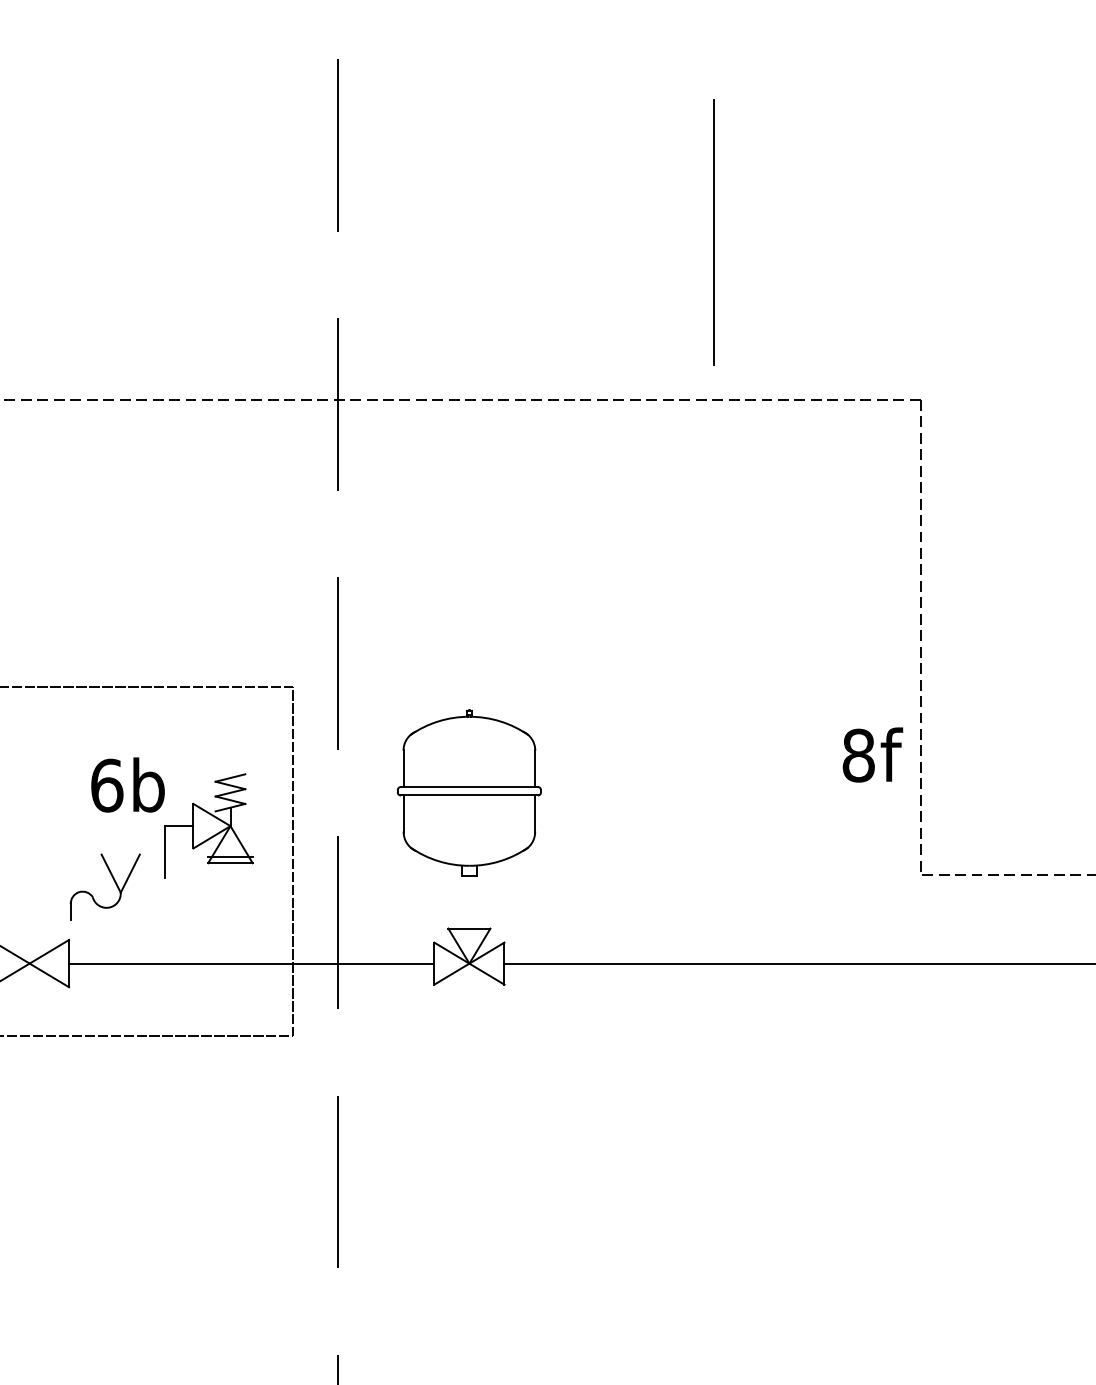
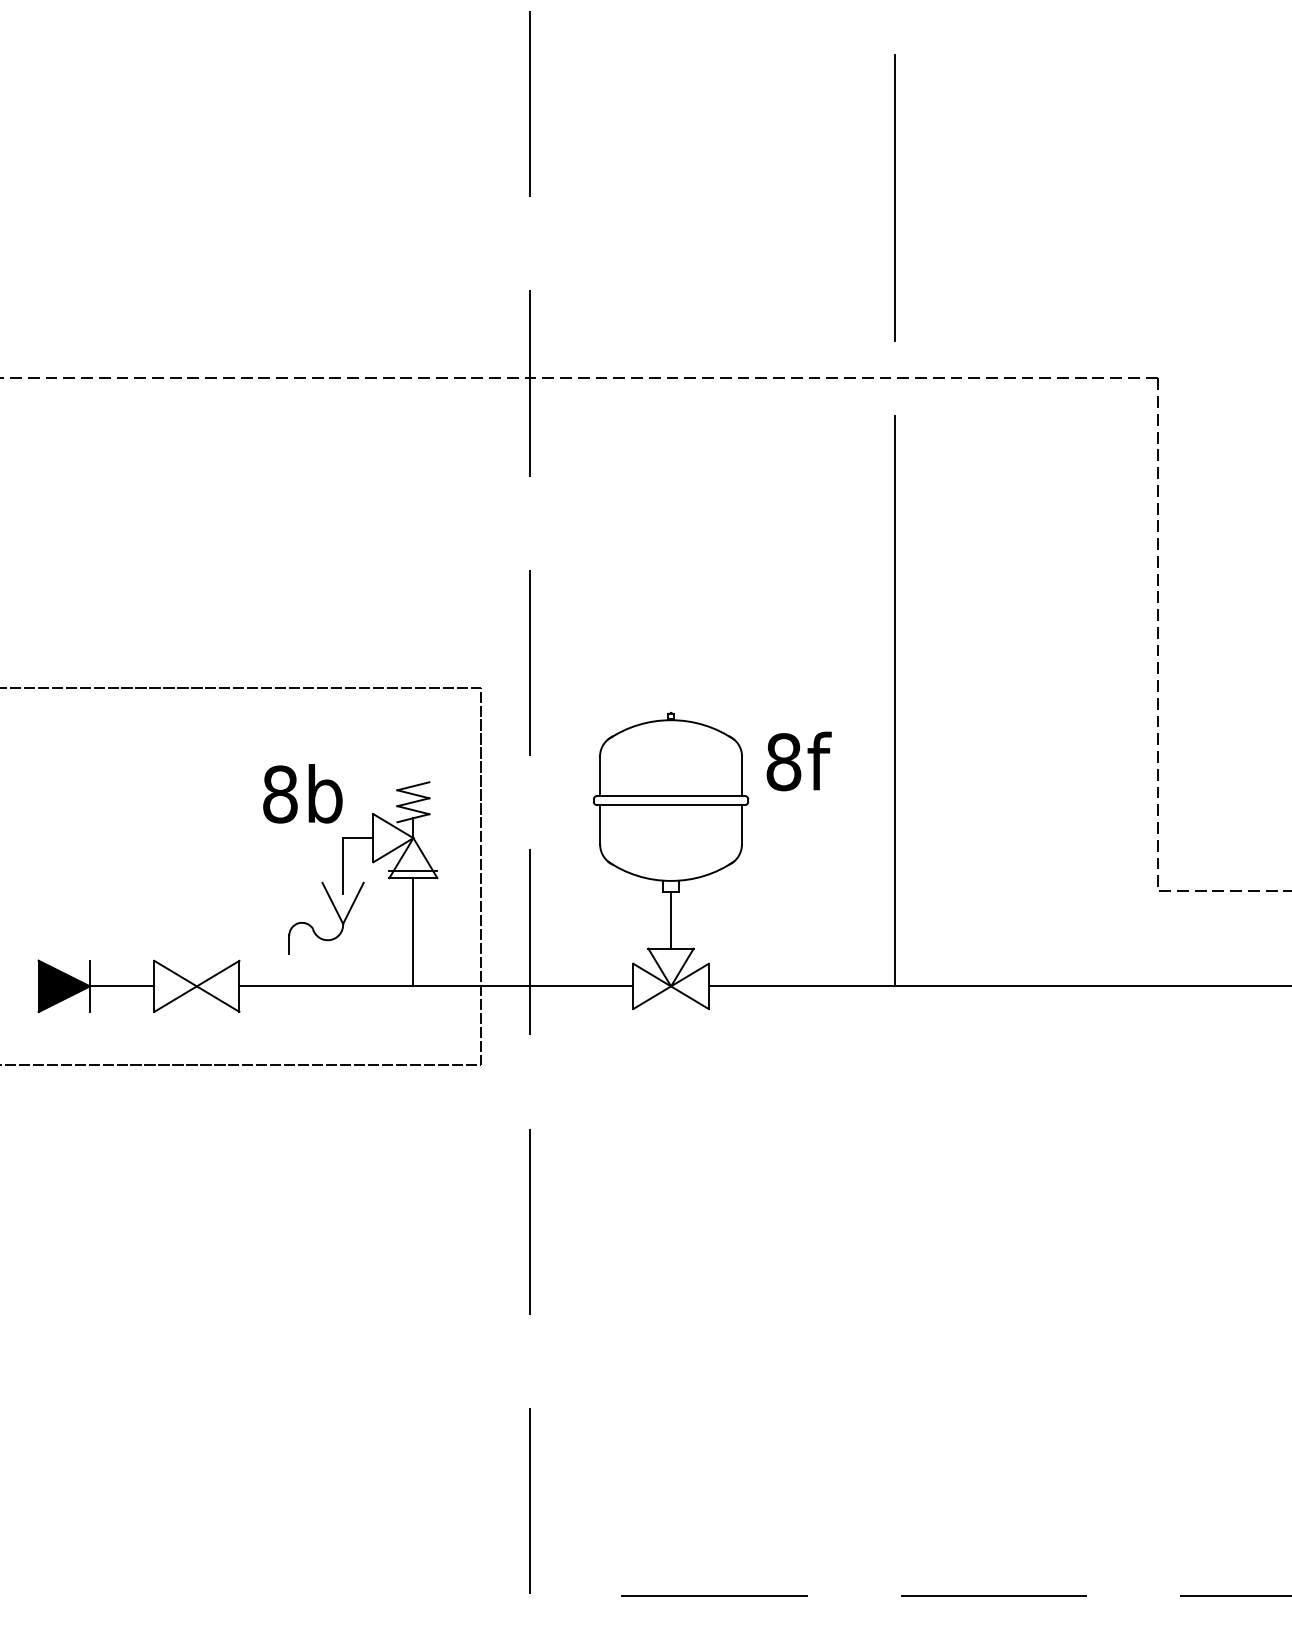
line: (713, 231) -> (894, 197), moved
line: (677, 698) -> (895, 700), added
text: (872, 755) -> (798, 761), moved
text: (107, 785) -> (280, 794), 6b -> 8b
part: (114, 883) -> (336, 913), moved
line: (469, 901) -> (671, 919), added
line: (230, 913) -> (413, 932), added

